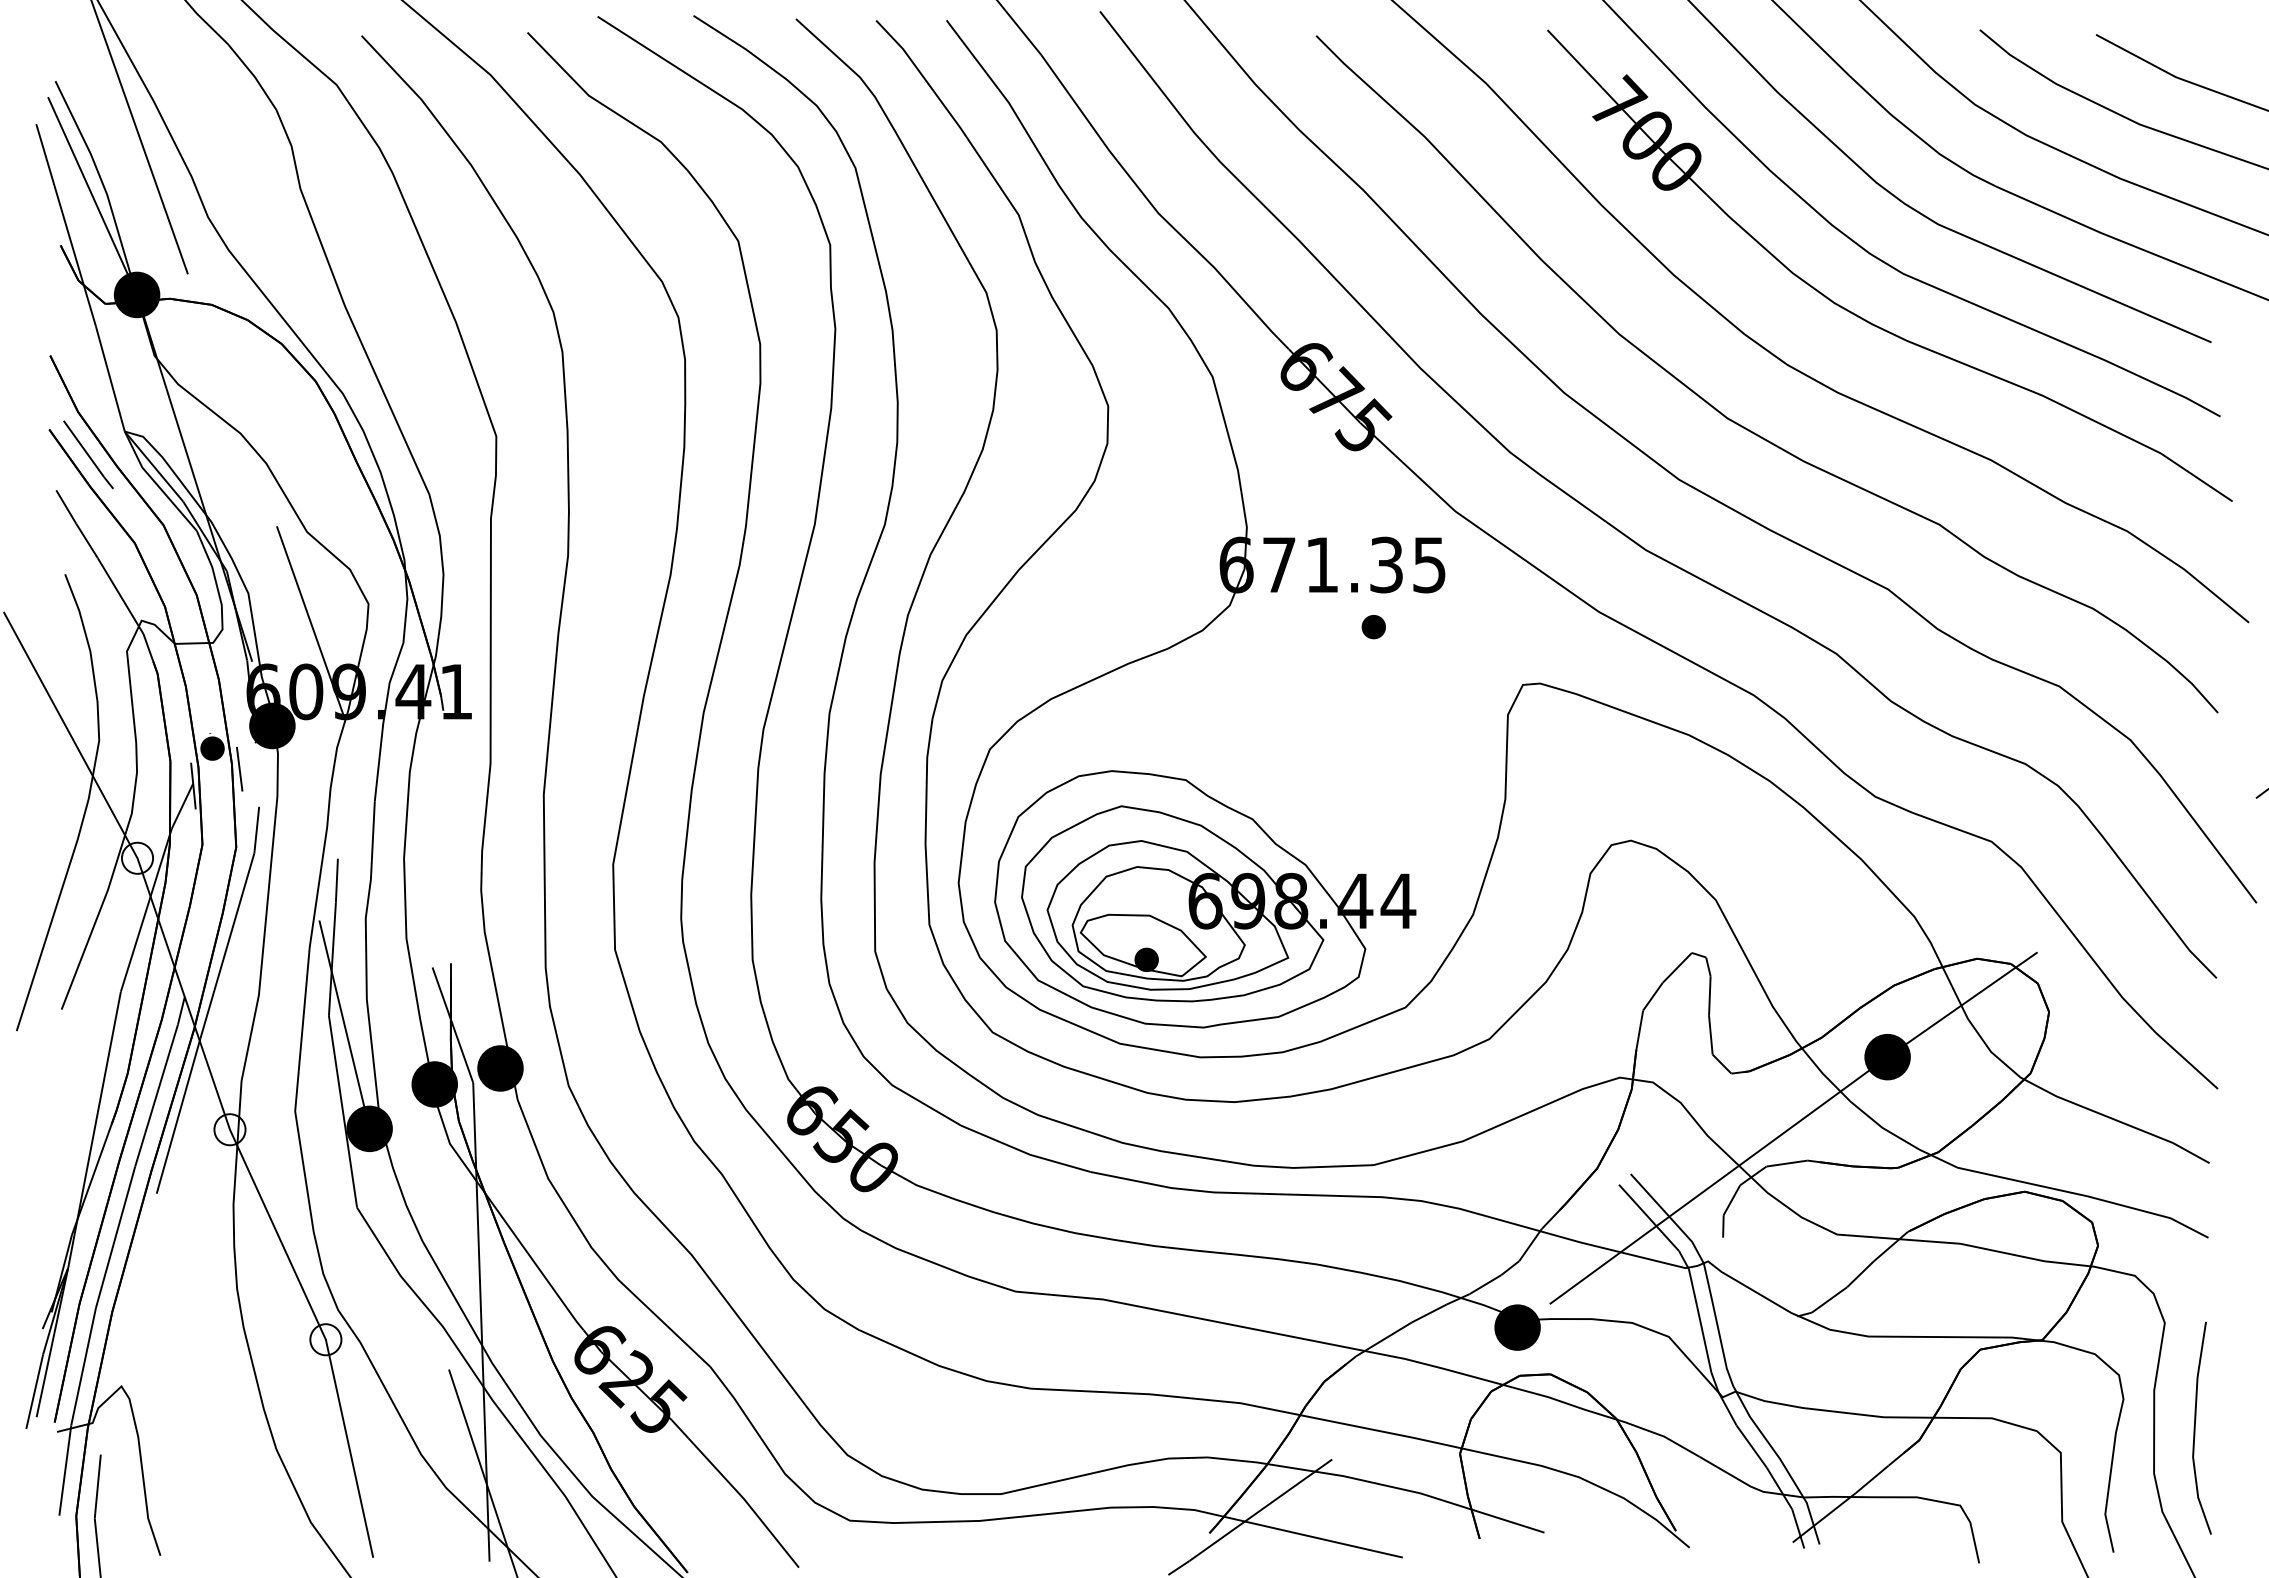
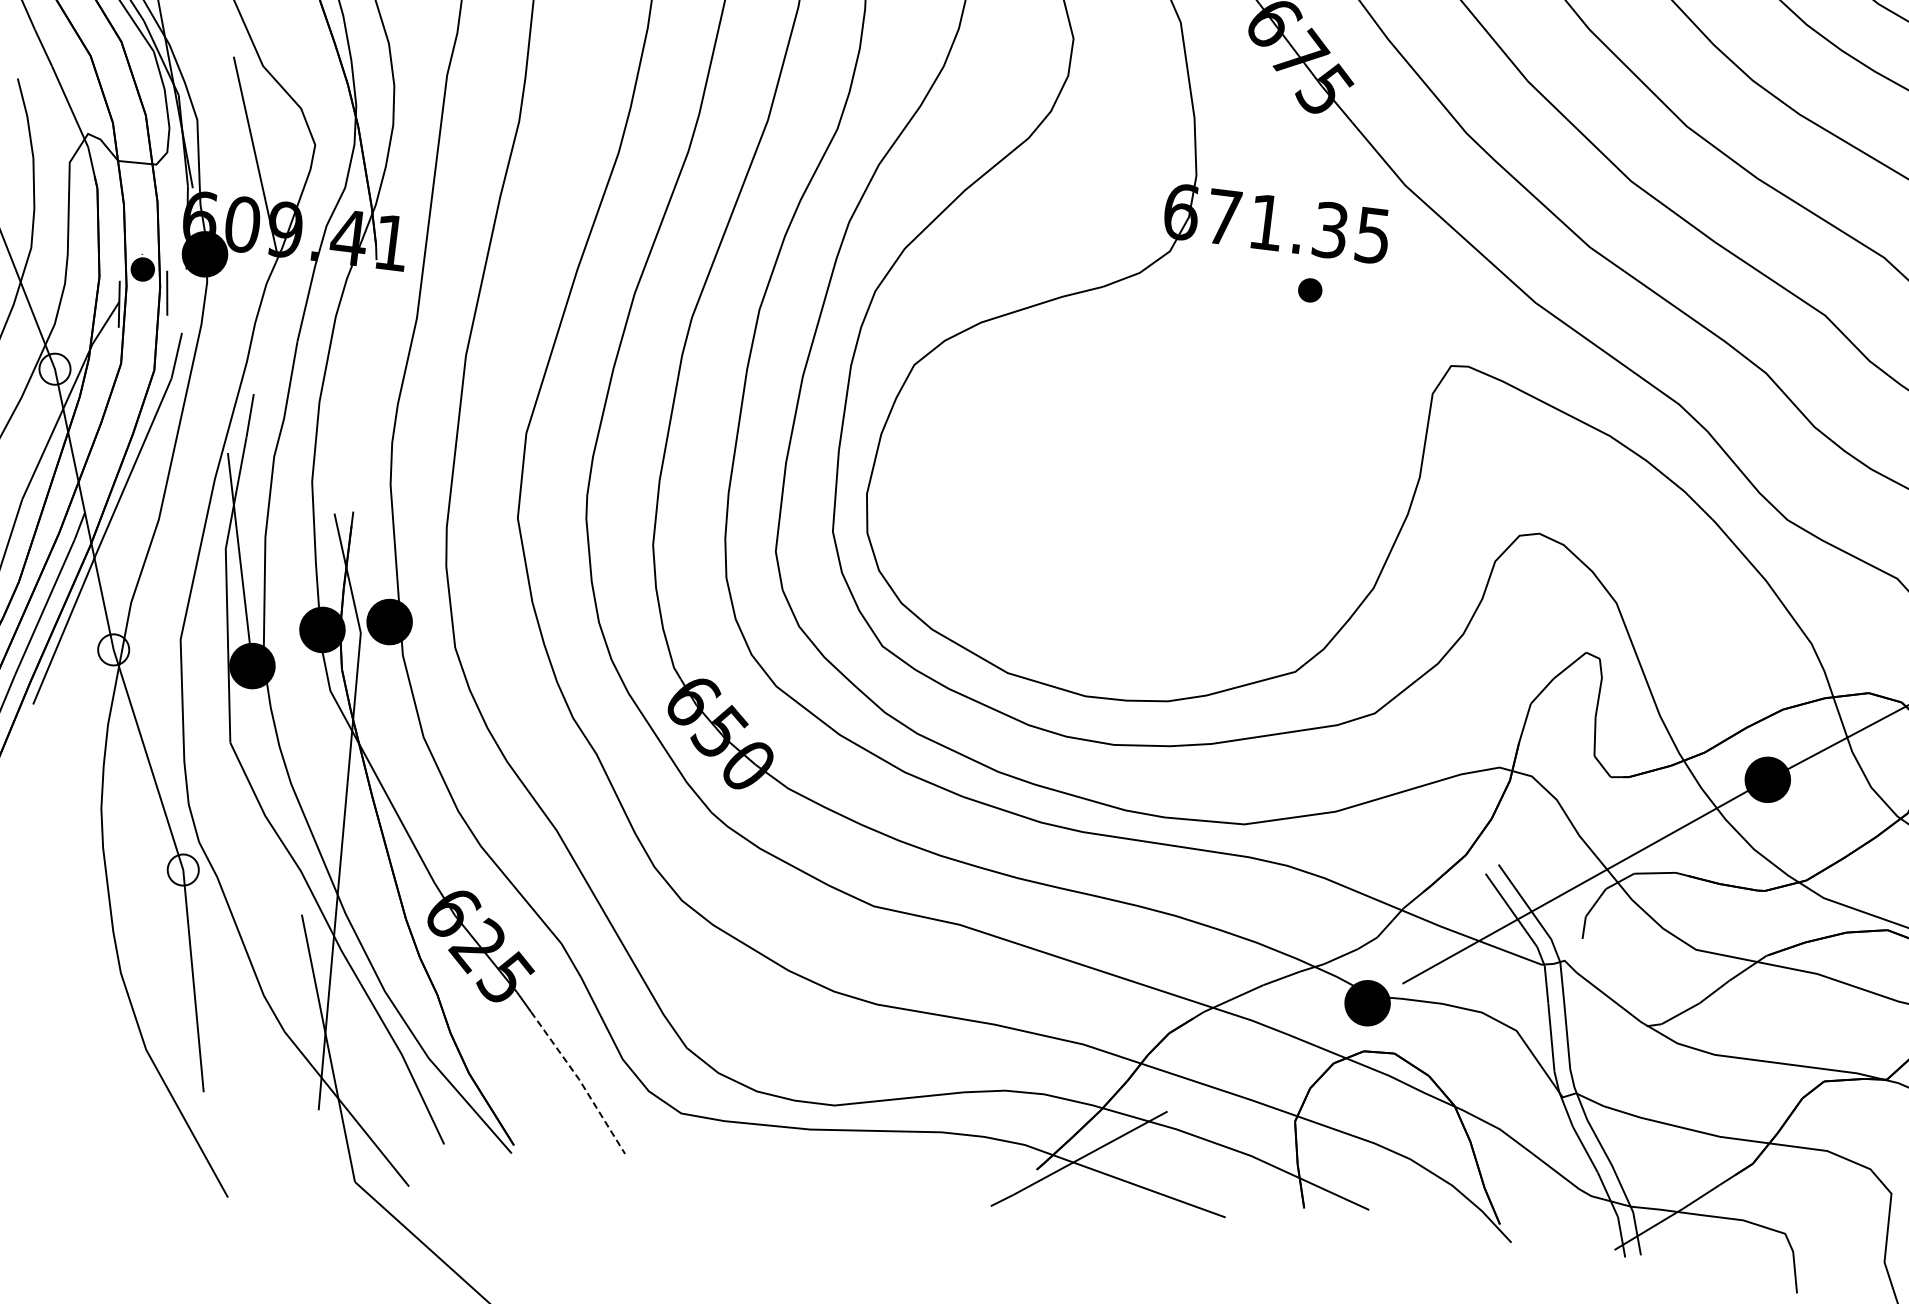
part: (1205, 899) -> (1109, 540), removed
line: (745, 1500) -> (580, 1080), solid -> dashed

